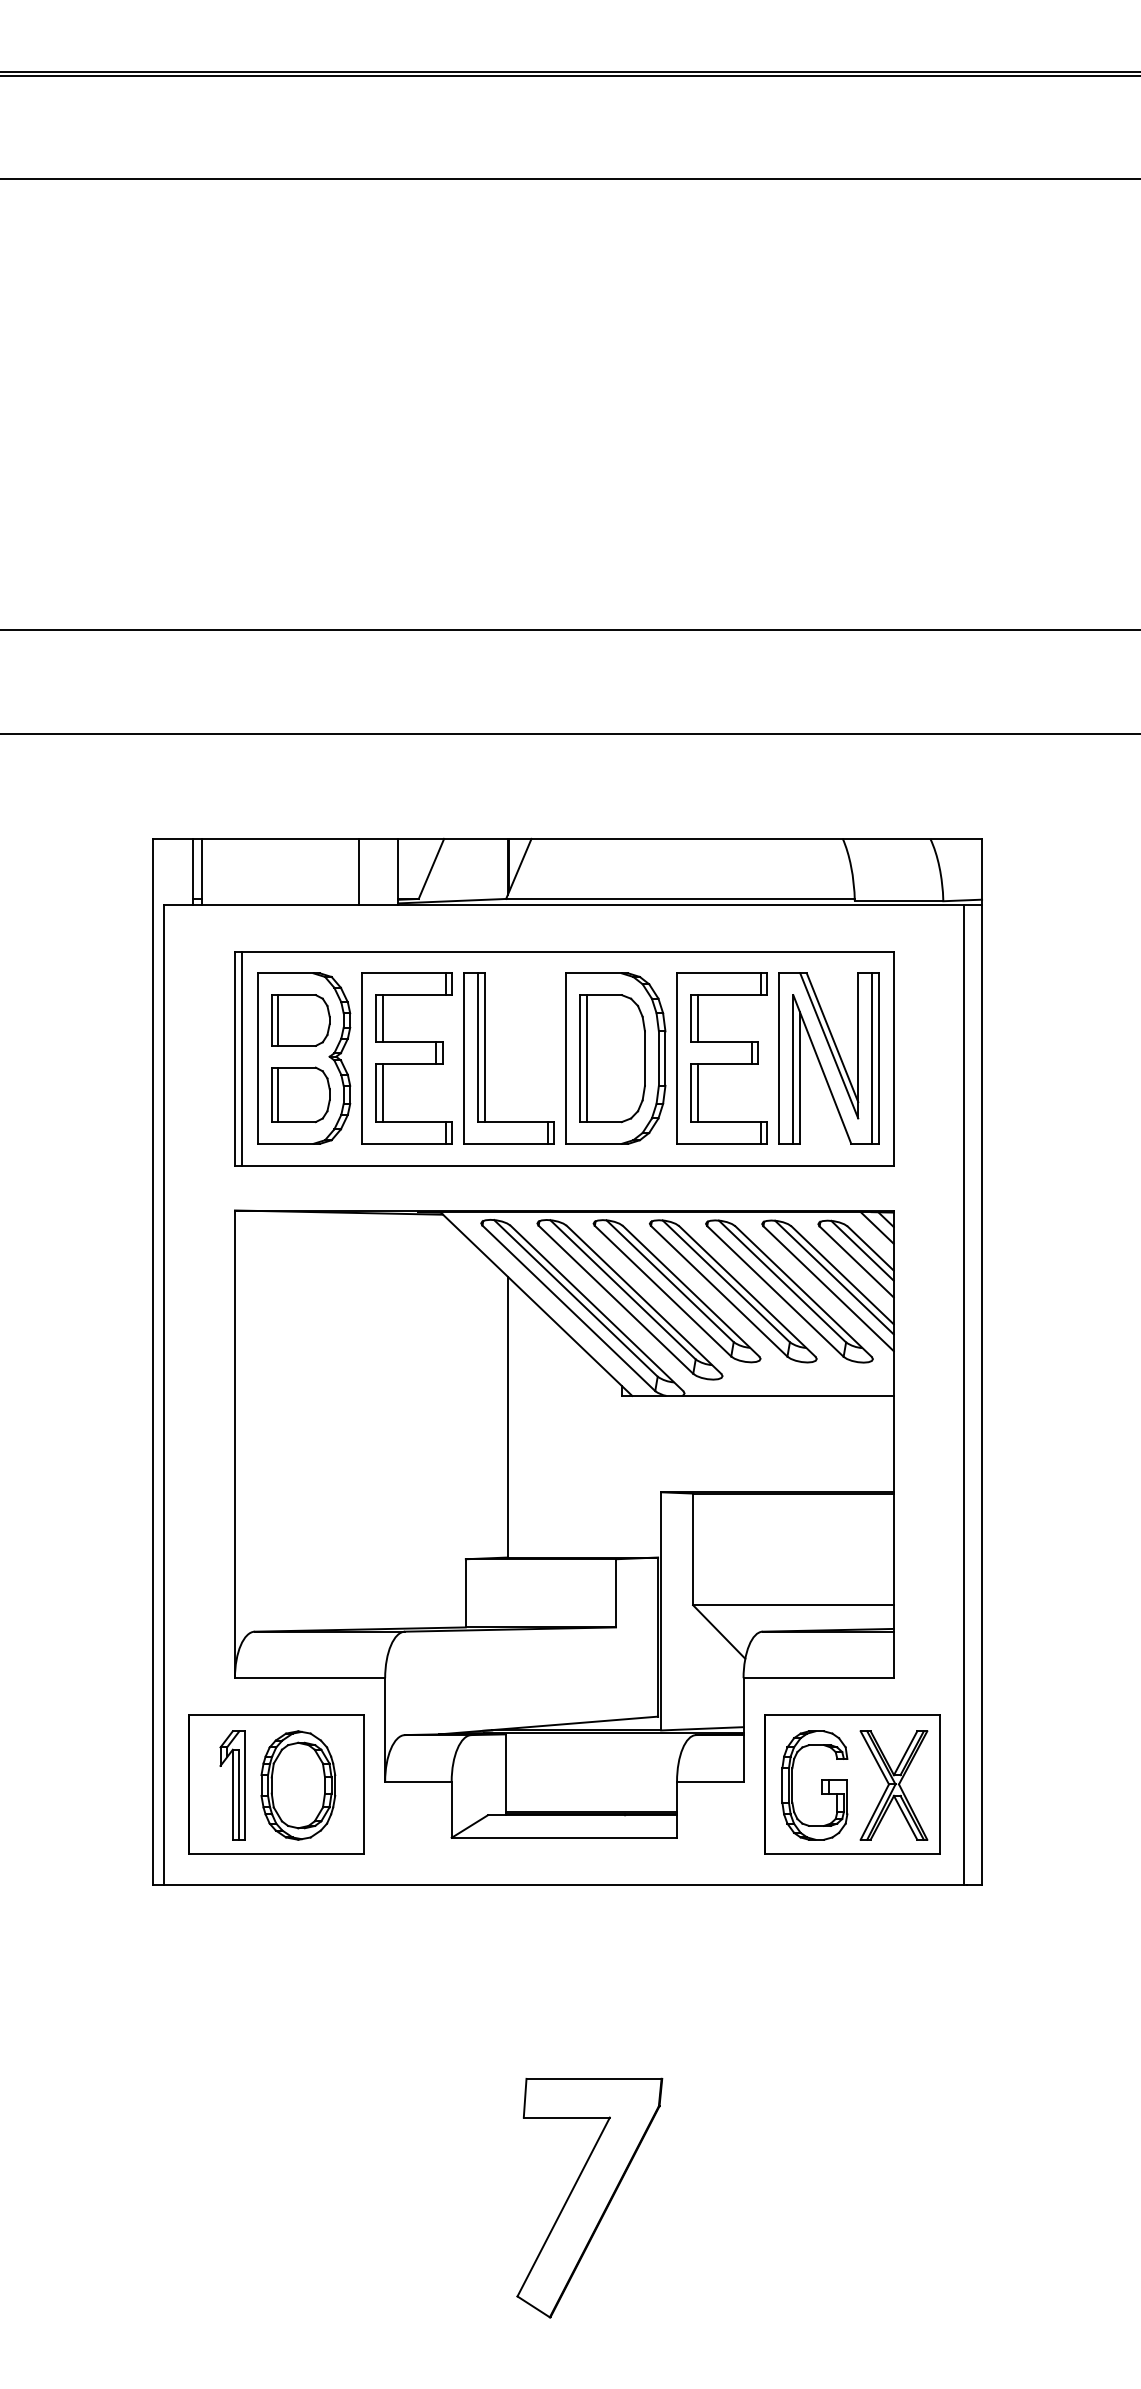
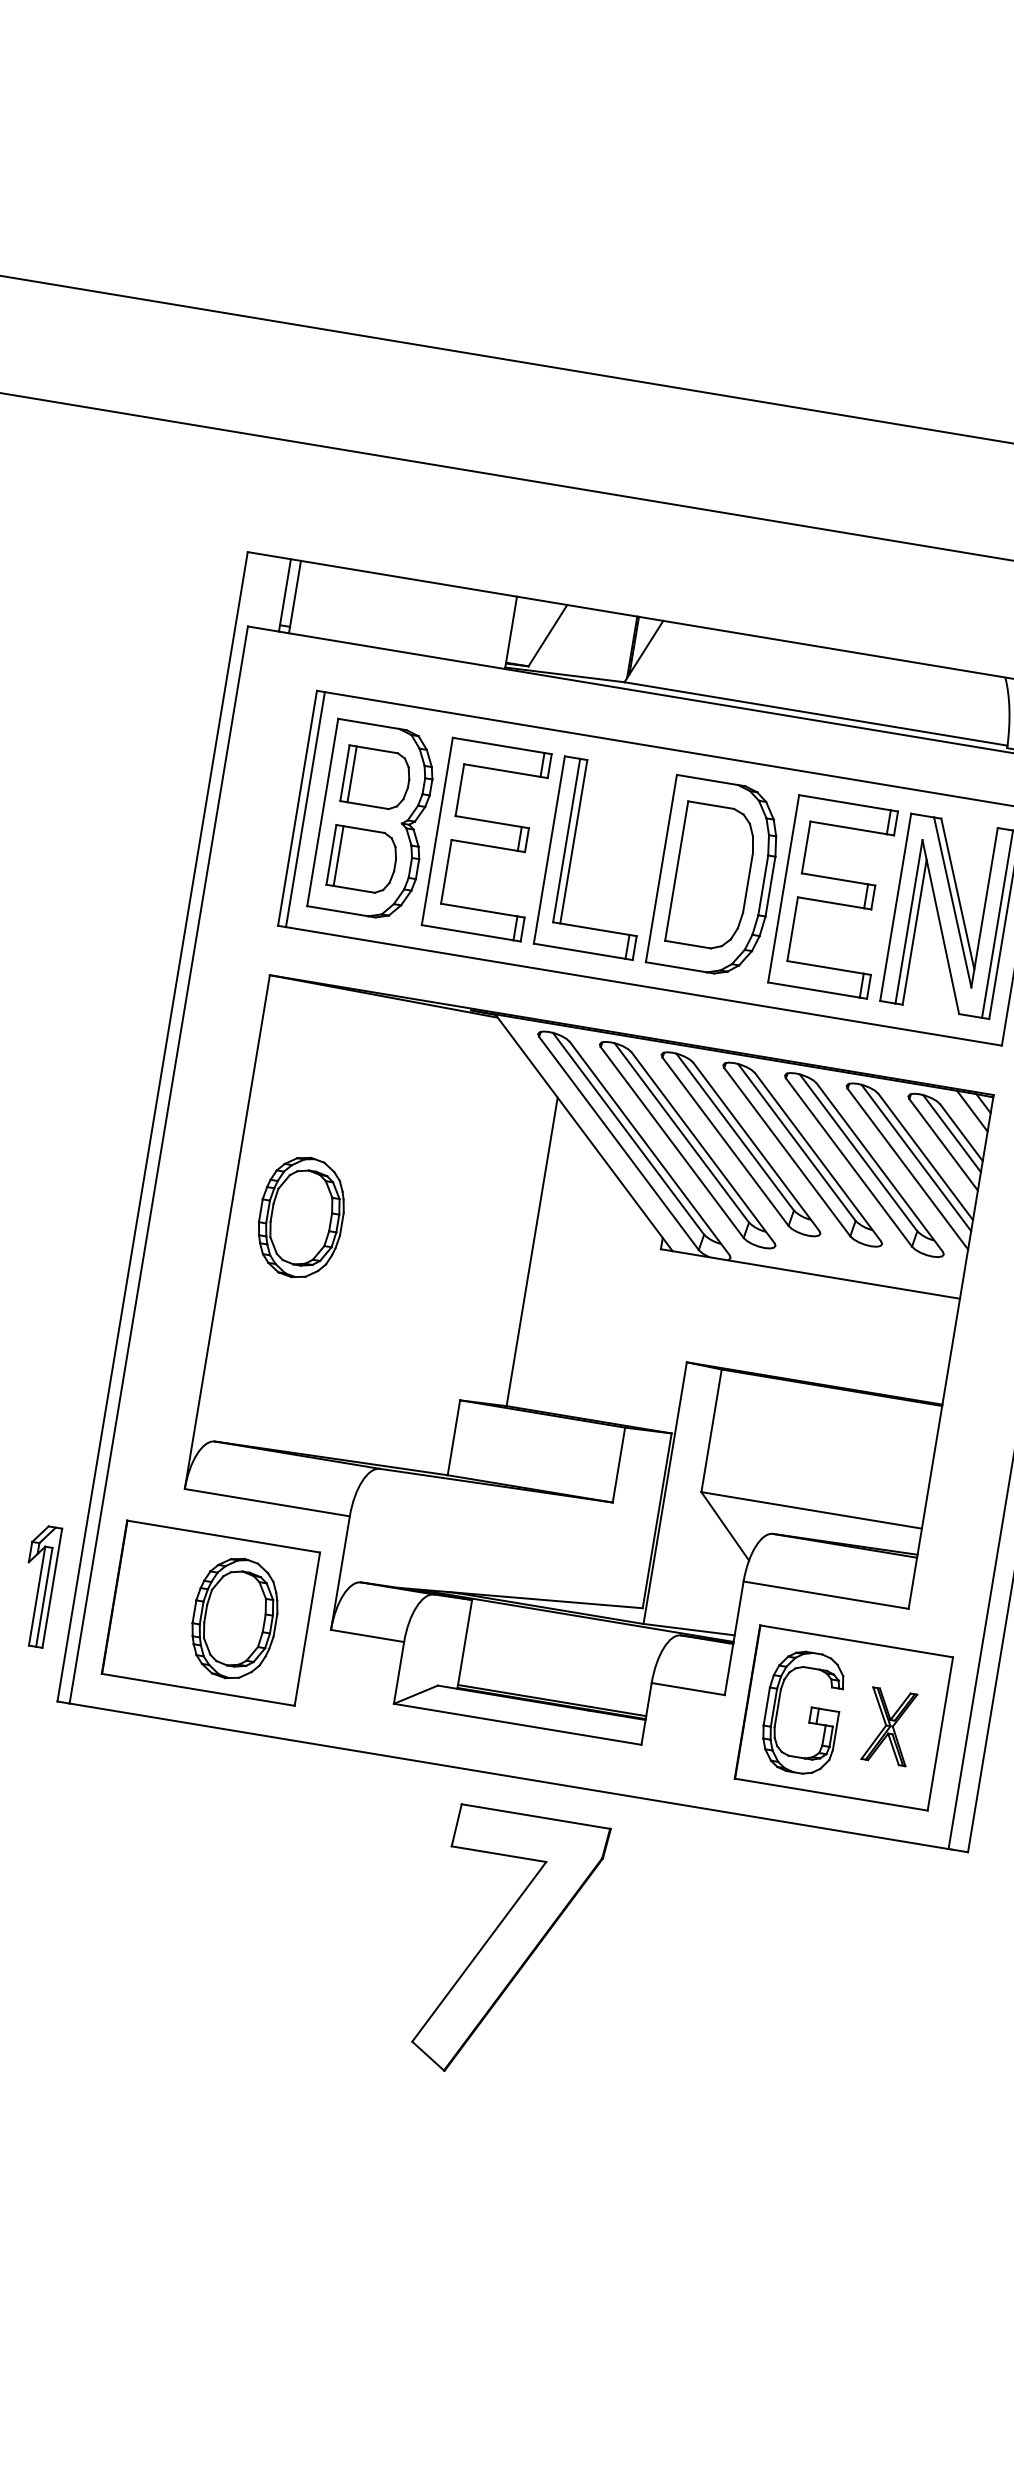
line: (359, 871) -> (468, 625), removed
line: (382, 1018) -> (466, 791), removed
line: (697, 1018) -> (812, 848), removed
line: (586, 1058) -> (683, 872), removed
line: (382, 1093) -> (453, 873), removed
line: (697, 1093) -> (799, 930), removed
part: (298, 1420) -> (301, 1217), added
part: (232, 1785) -> (38, 1585), moved
part: (893, 1785) -> (888, 1726), size x0.6
part: (589, 2197) -> (509, 1946), moved

